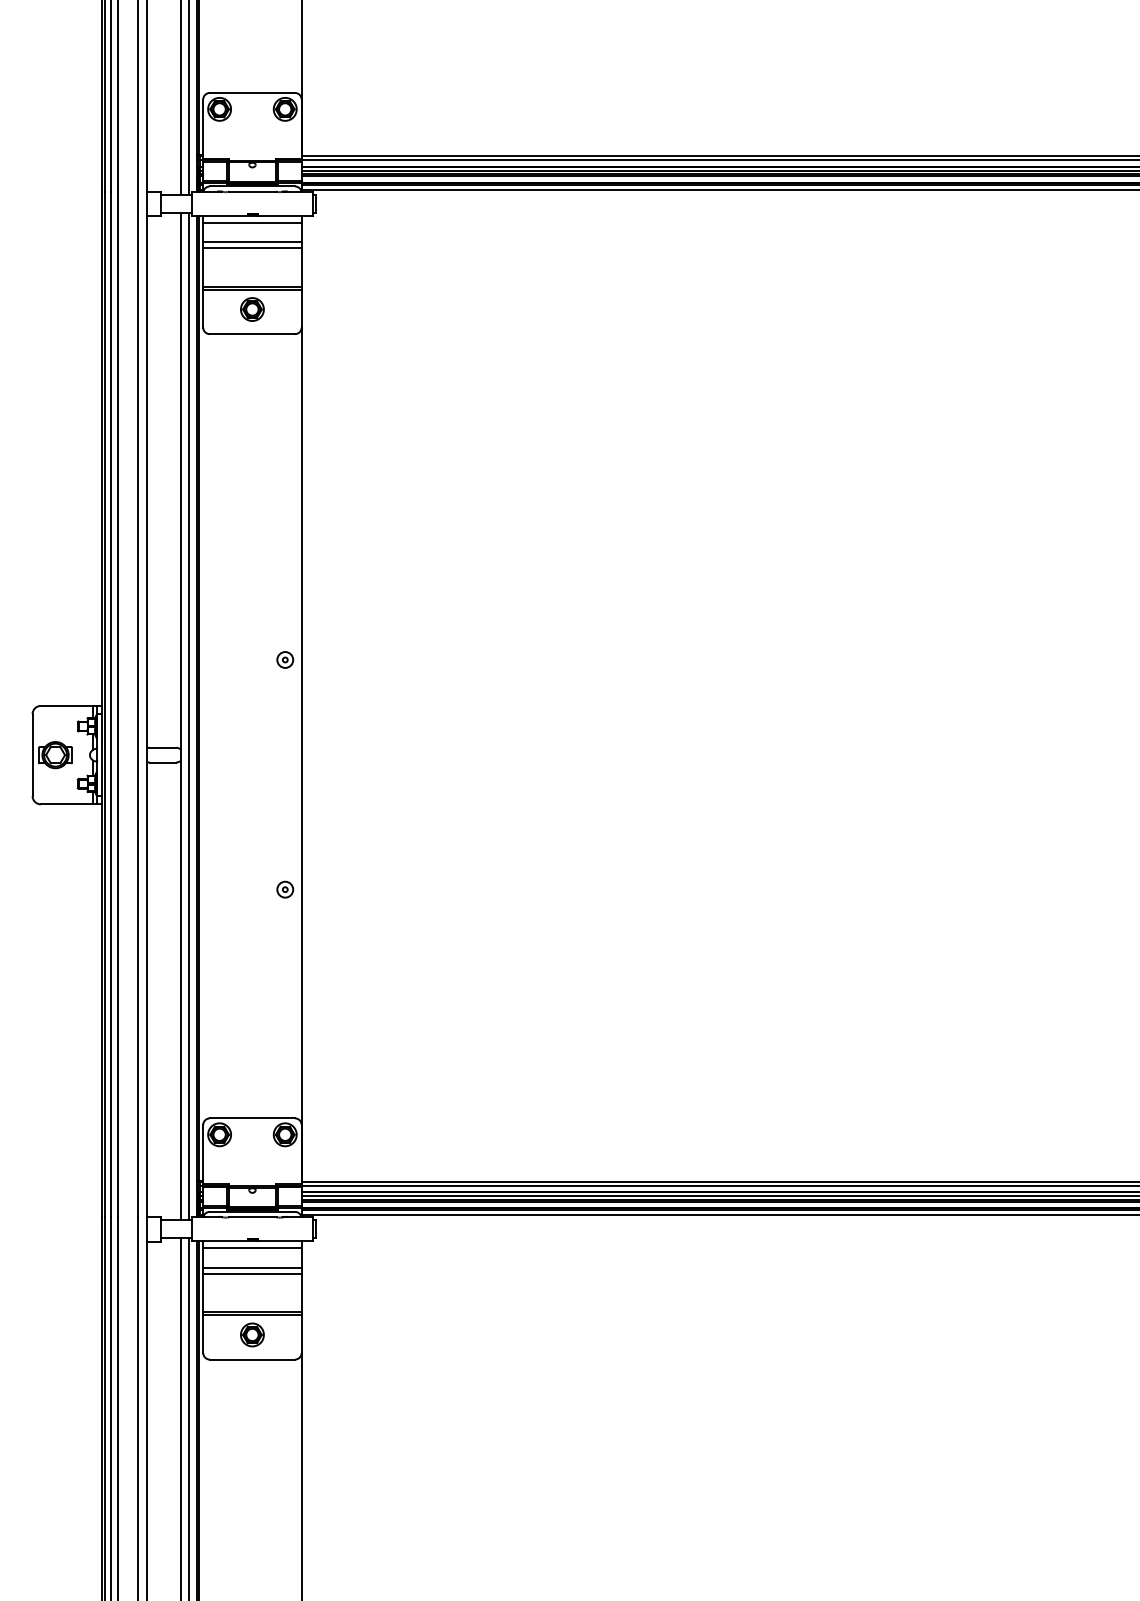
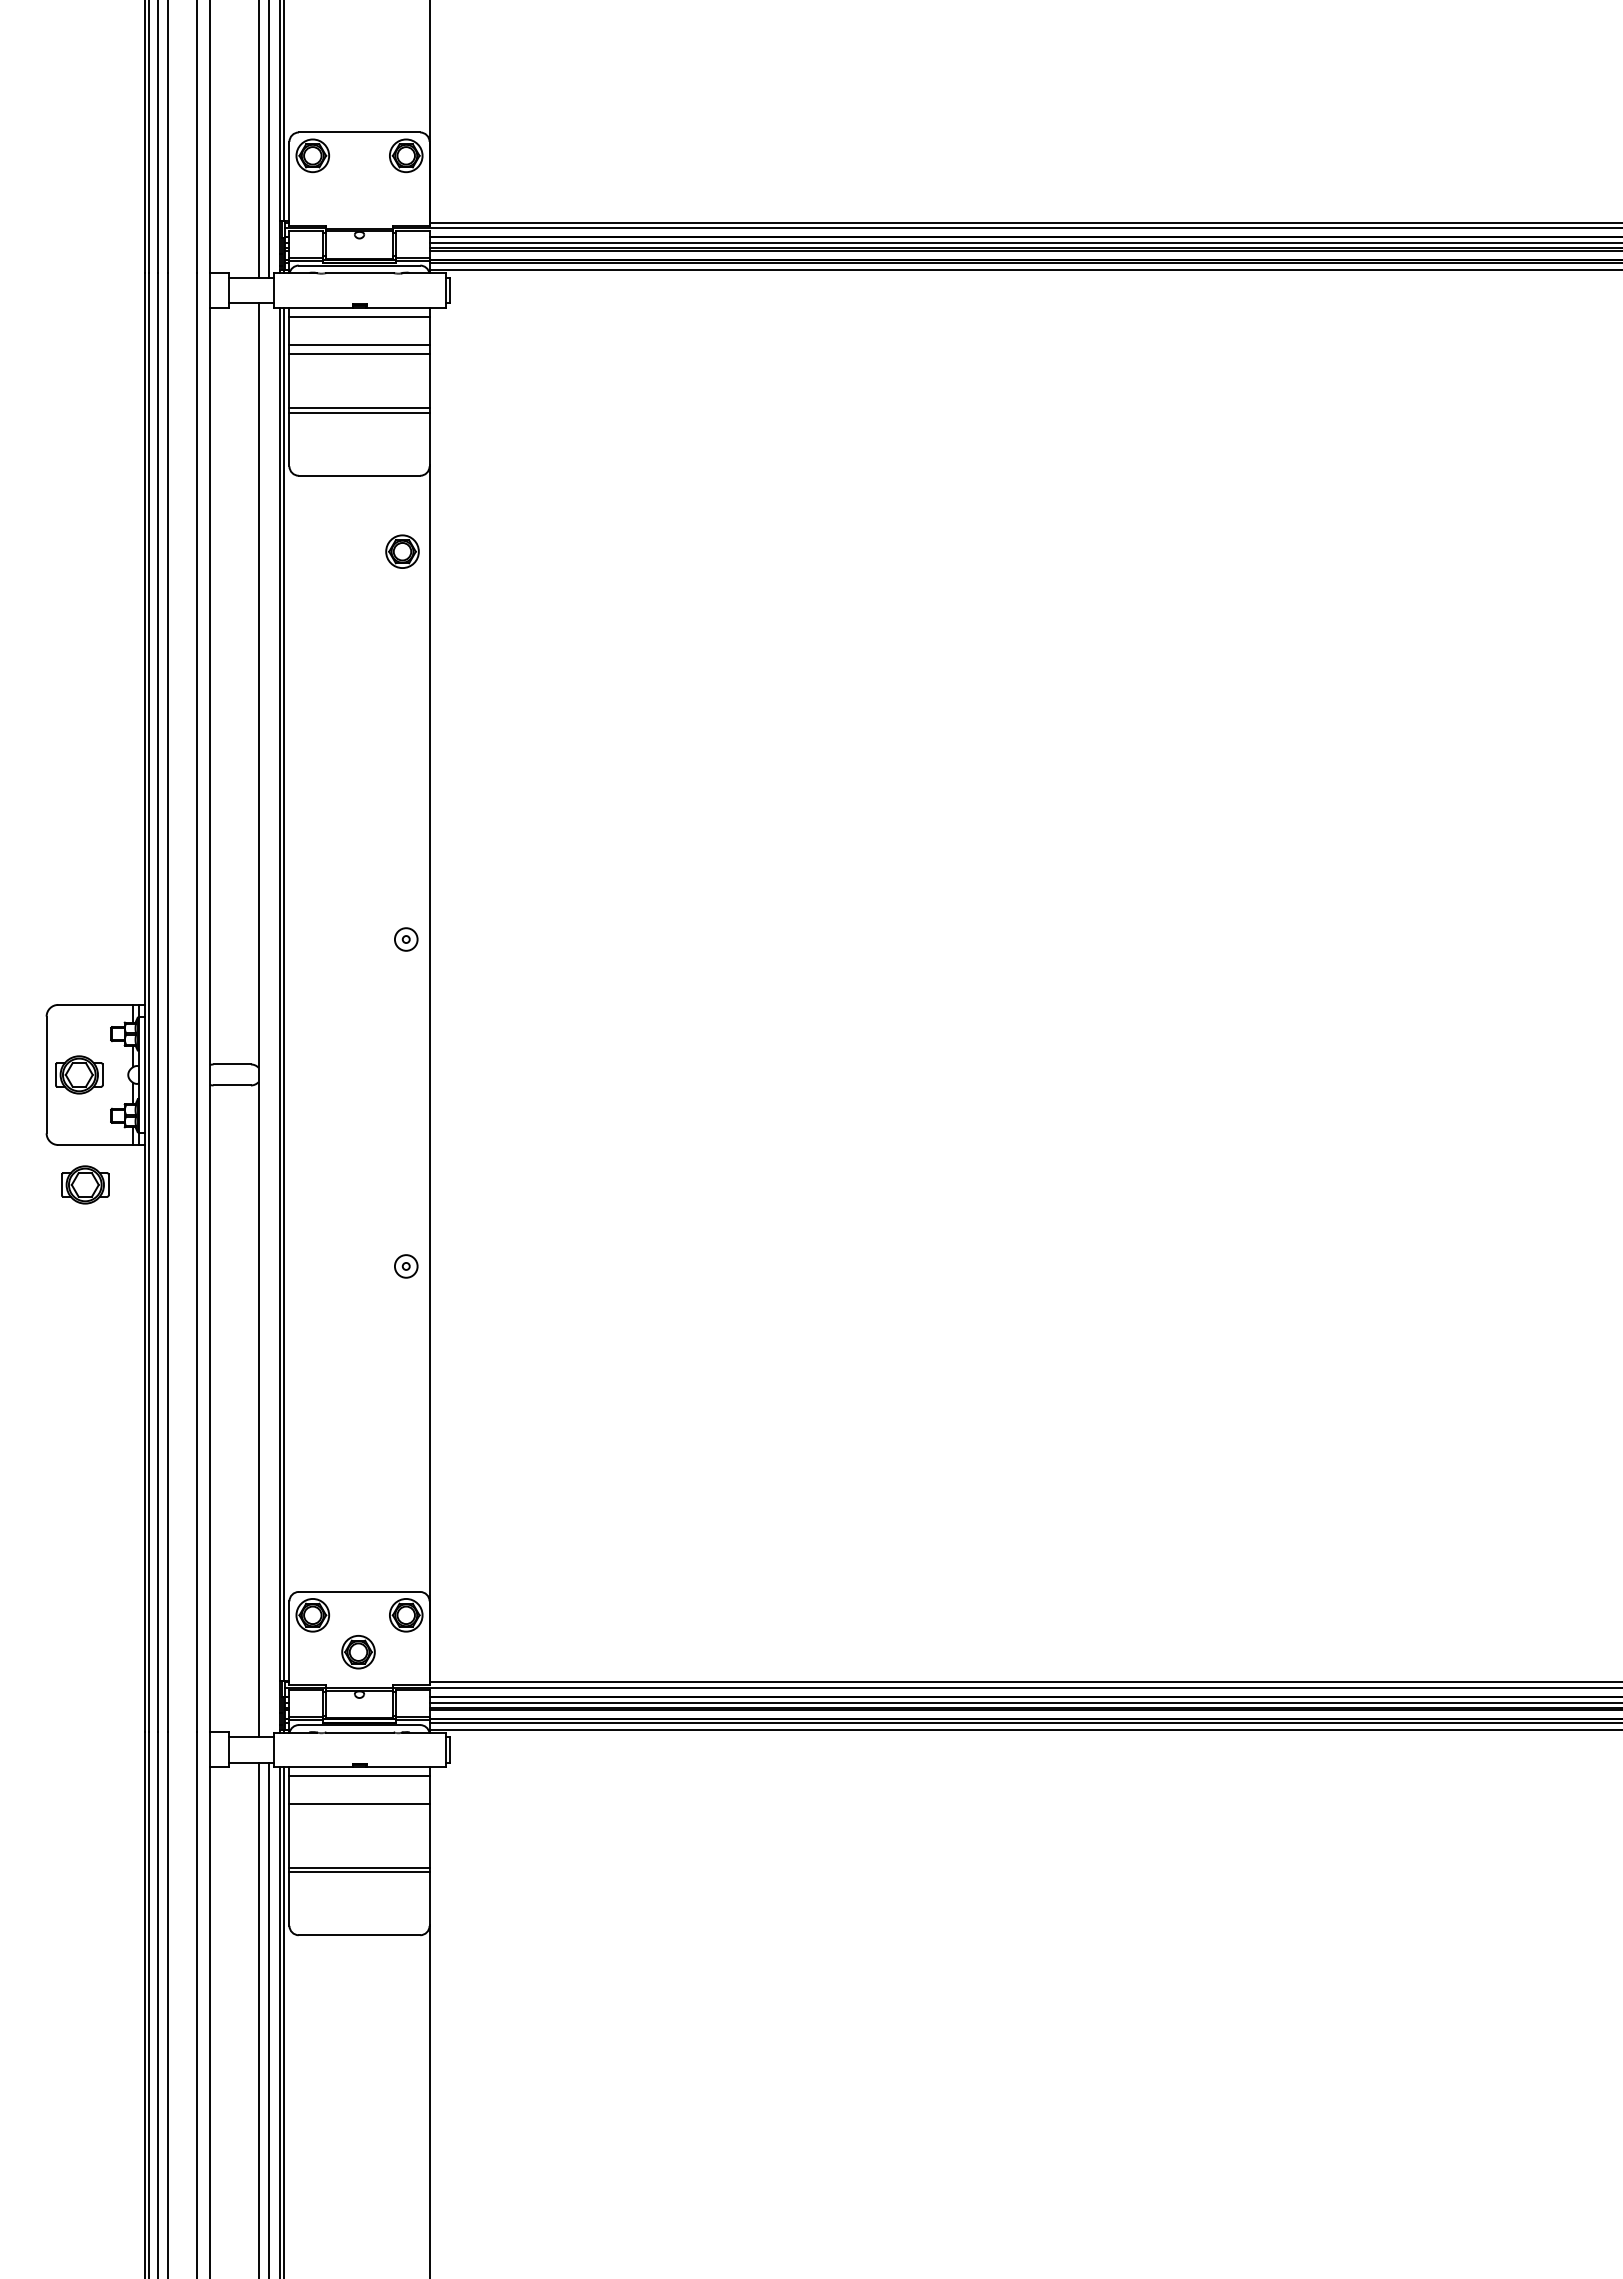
part: (252, 309) -> (402, 551), moved
line: (189, 716) -> (269, 1019), removed
part: (59, 832) -> (85, 1184), added
line: (252, 1274) -> (359, 1813), removed
part: (252, 1335) -> (358, 1652), moved

